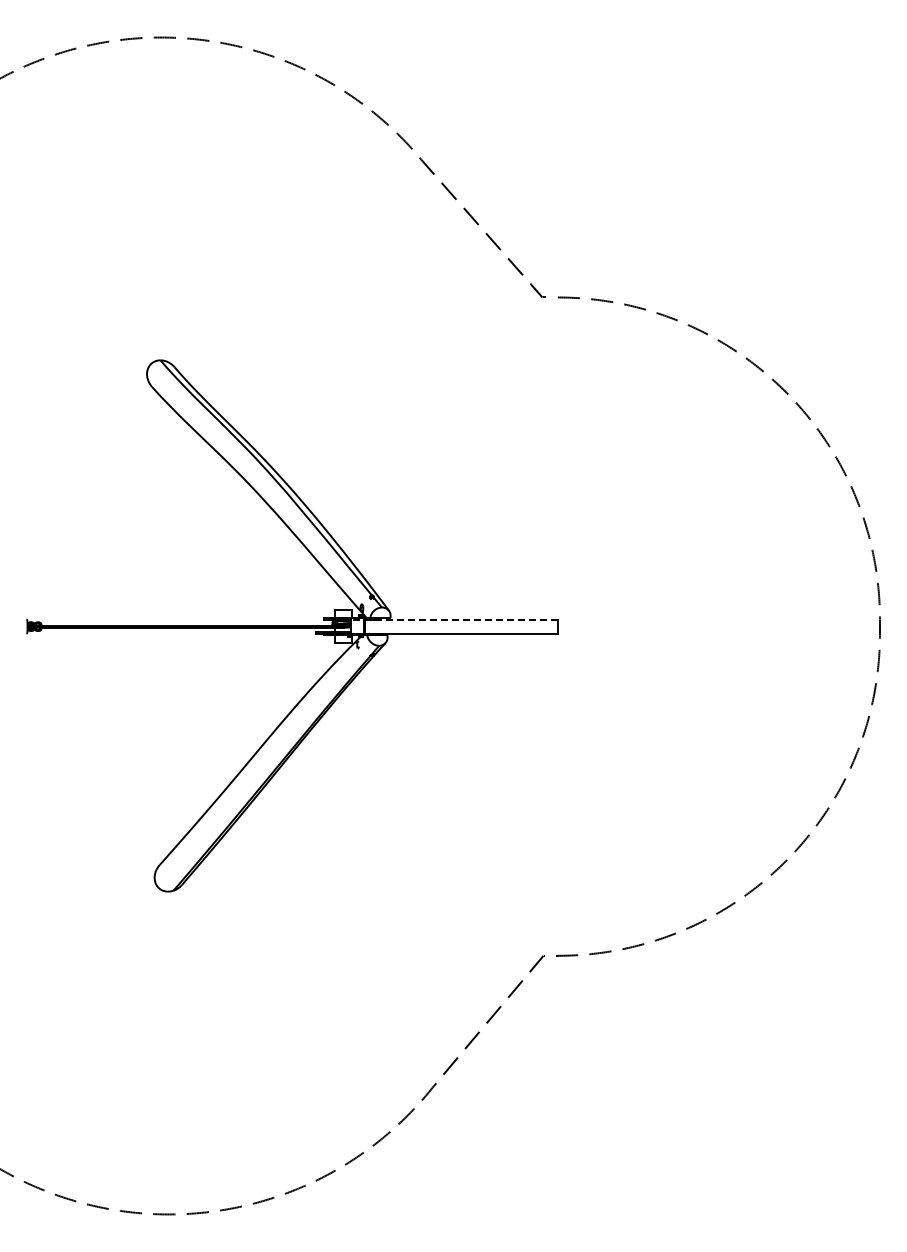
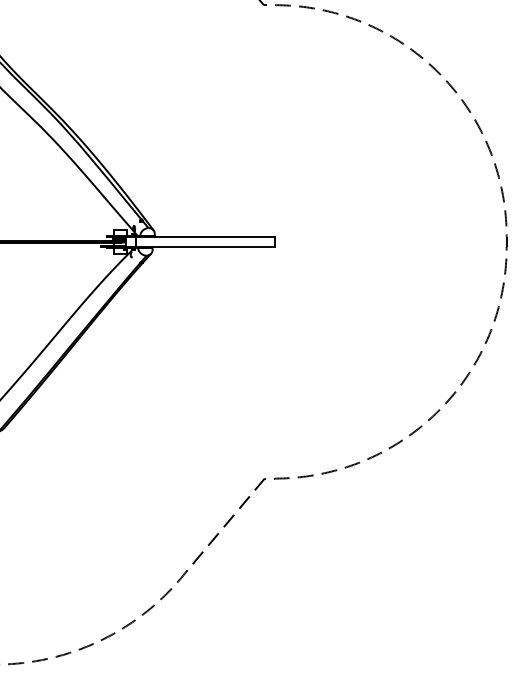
line: (453, 619) -> (200, 236), dashed -> solid

